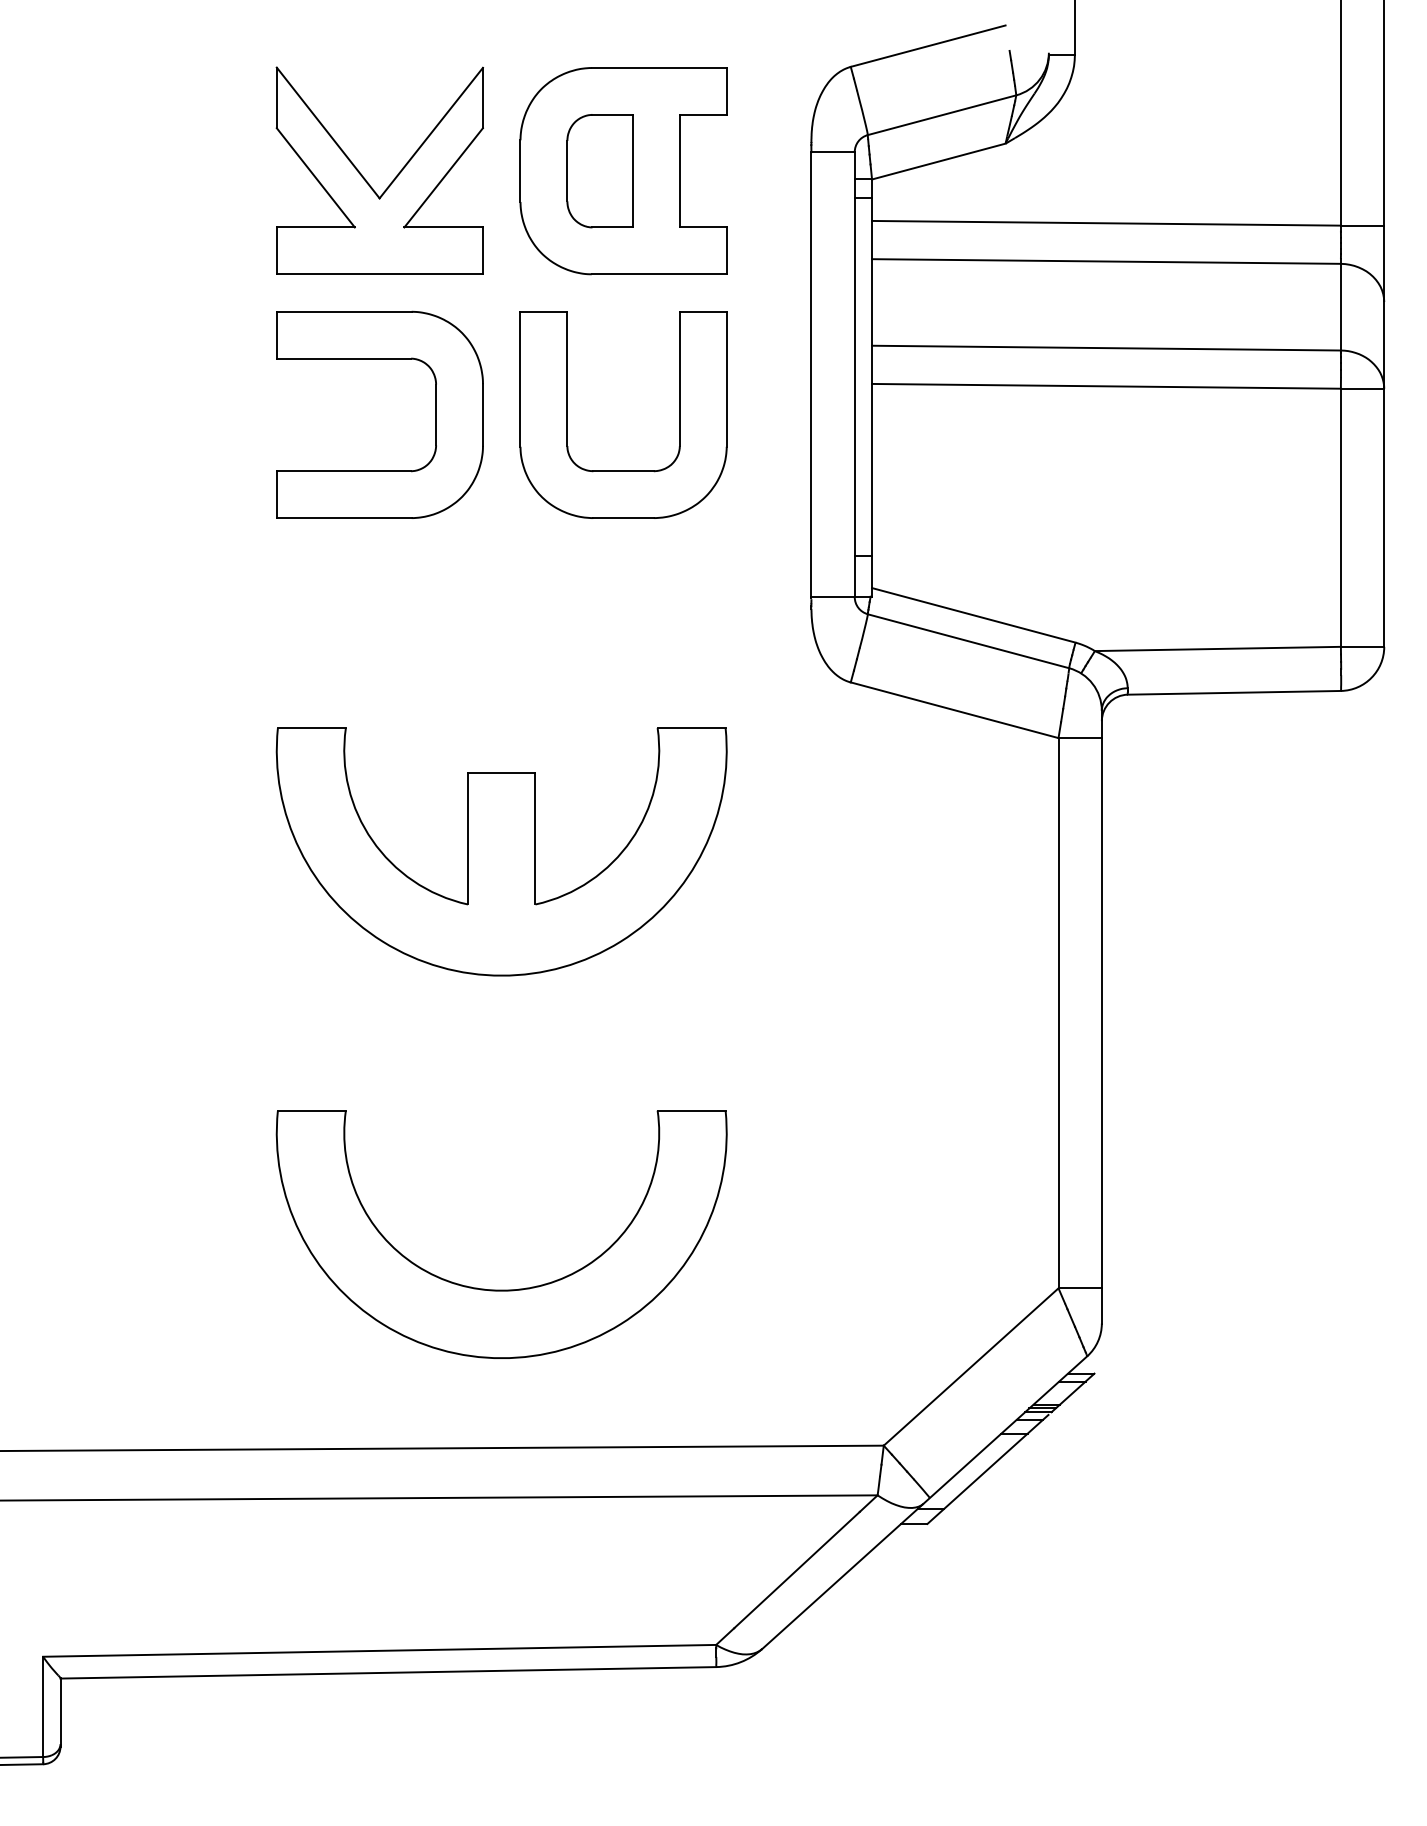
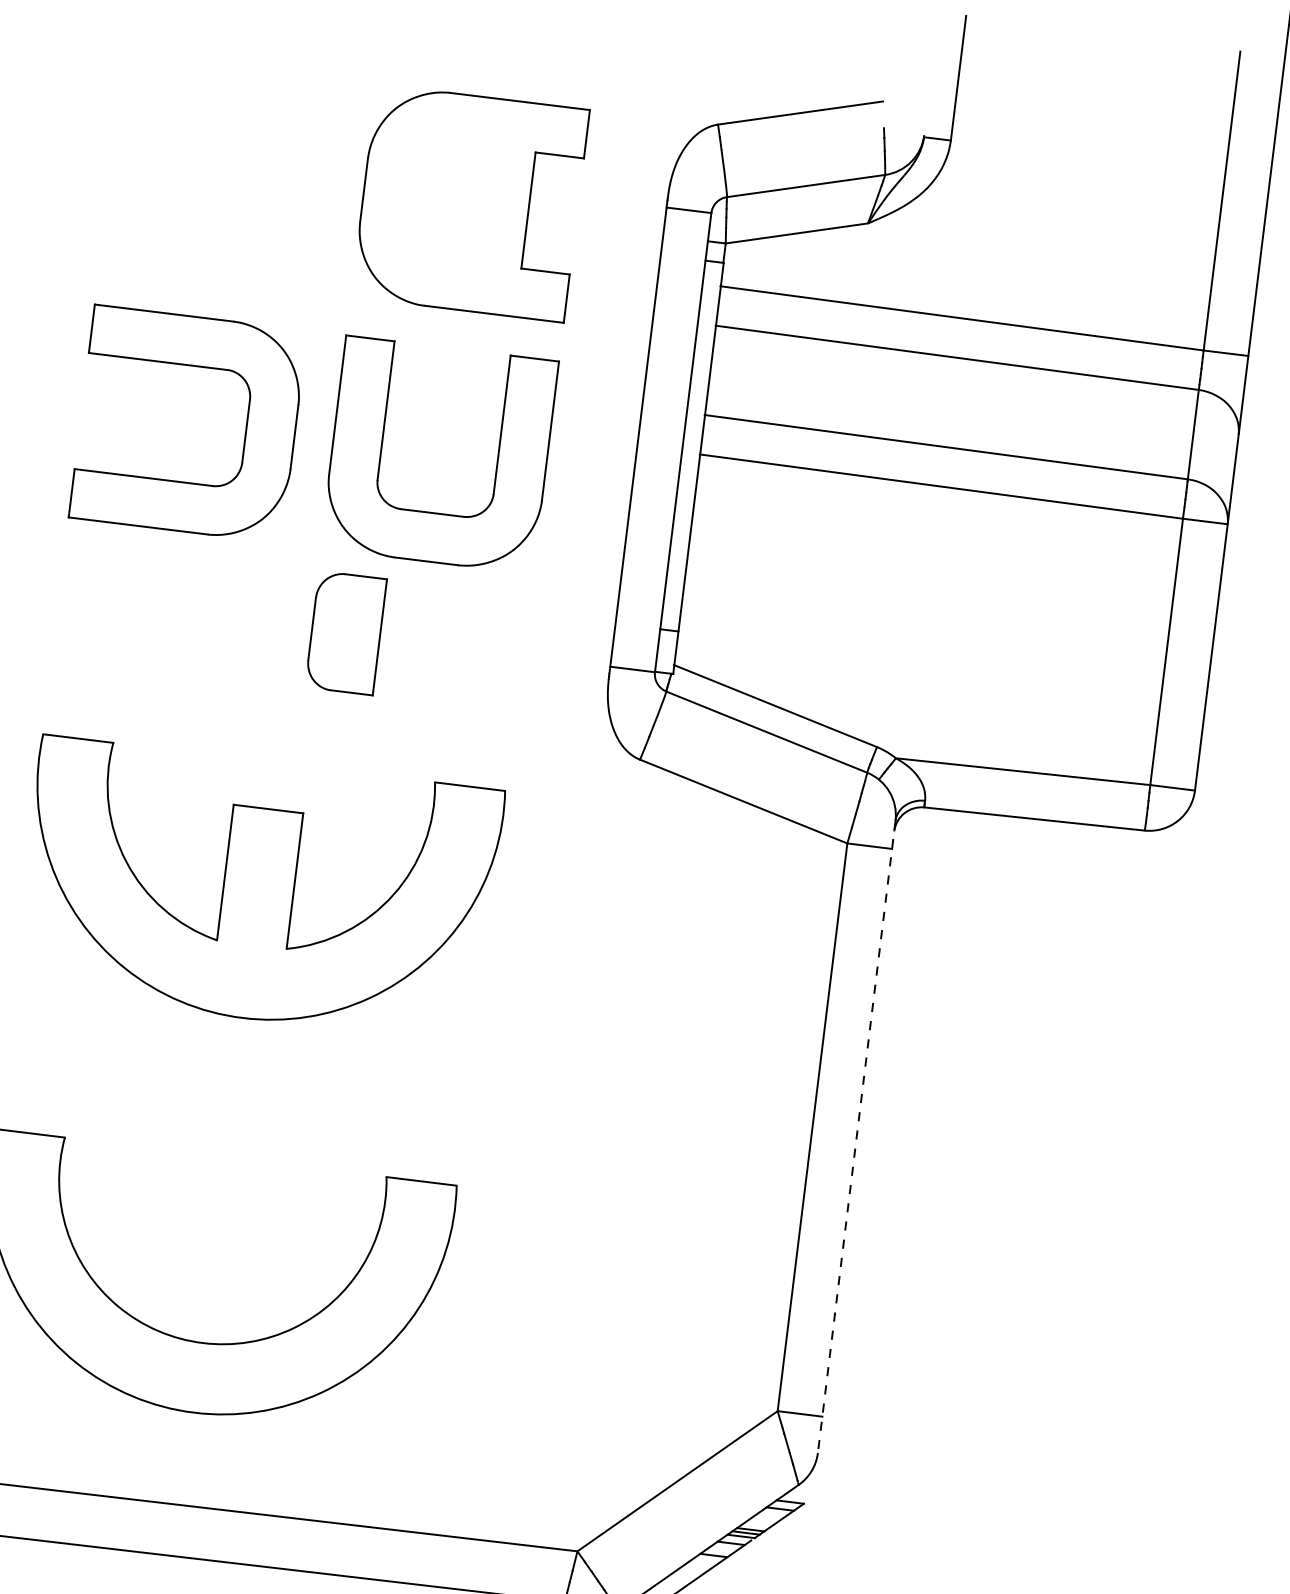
part: (599, 171) -> (345, 633), moved
part: (365, 178) -> (203, 178), removed
line: (1101, 1017) -> (856, 1137), solid -> dashed

